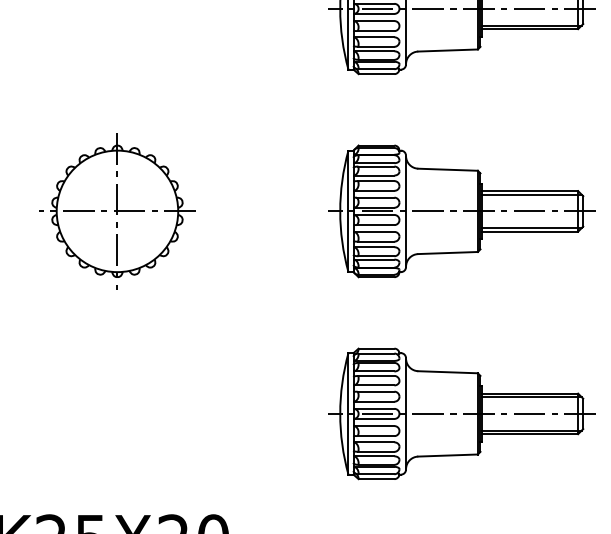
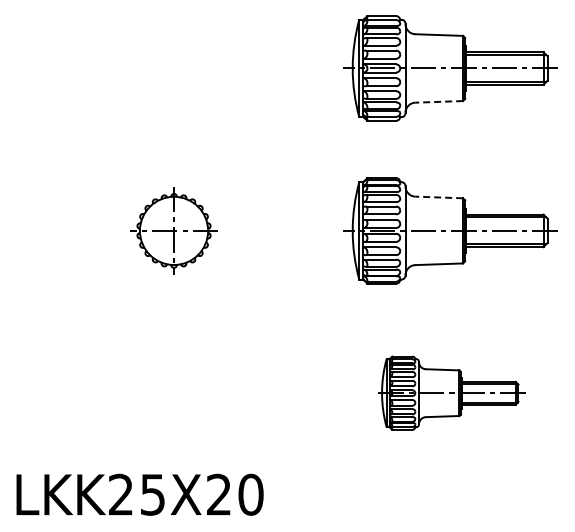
line: (448, 50) -> (439, 101), solid -> dashed
line: (448, 169) -> (439, 197), solid -> dashed
part: (116, 210) -> (173, 230), size x0.7
part: (462, 412) -> (450, 392), size x0.7

